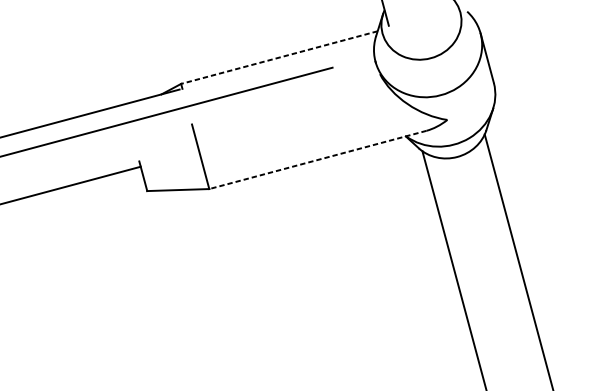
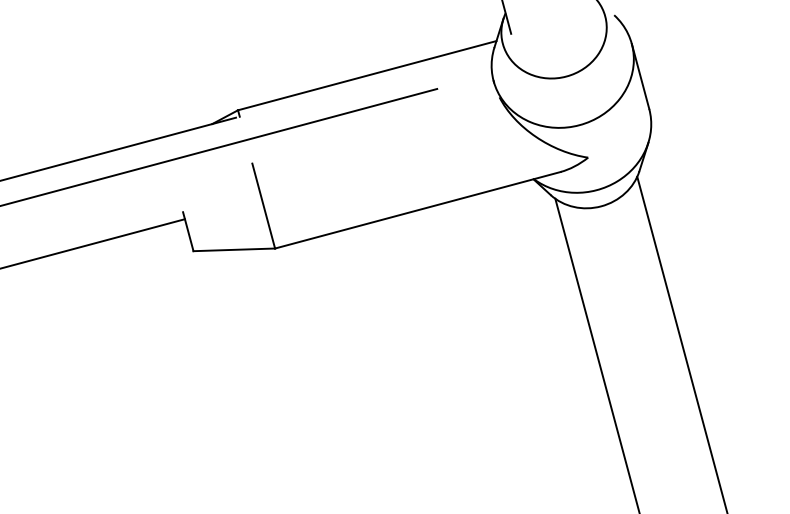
line: (279, 57) -> (367, 75), dashed -> solid
line: (317, 160) -> (417, 210), dashed -> solid

